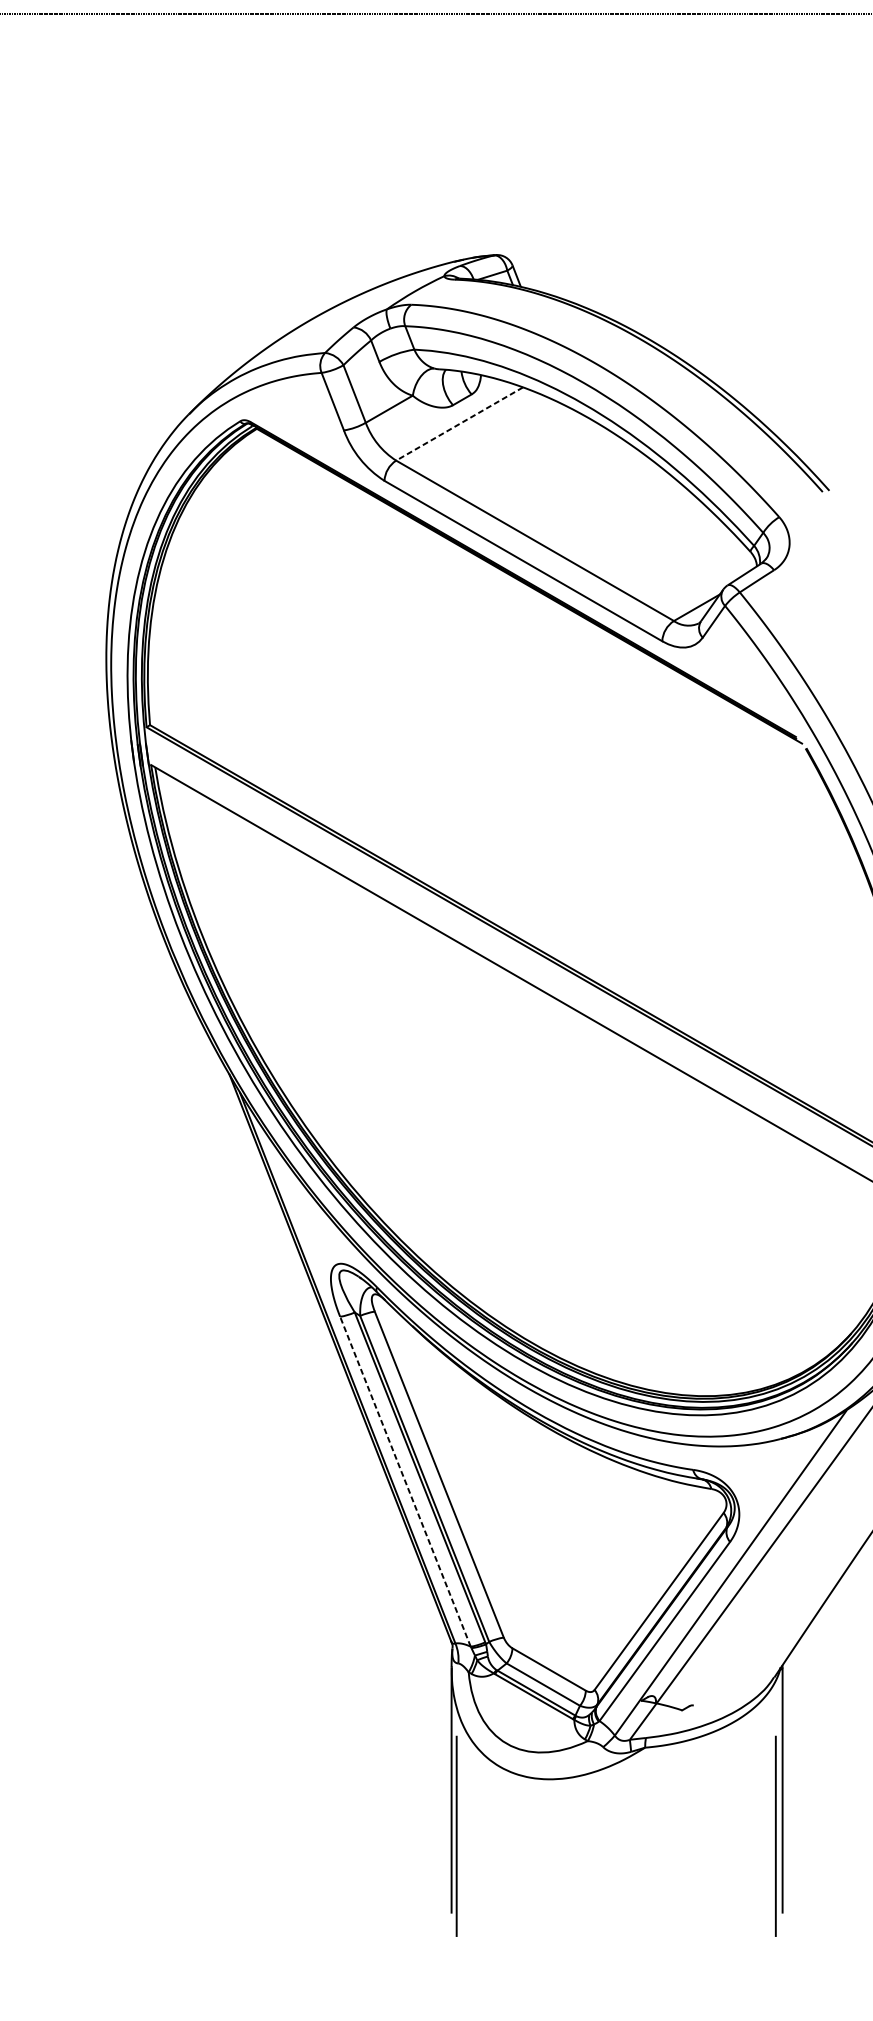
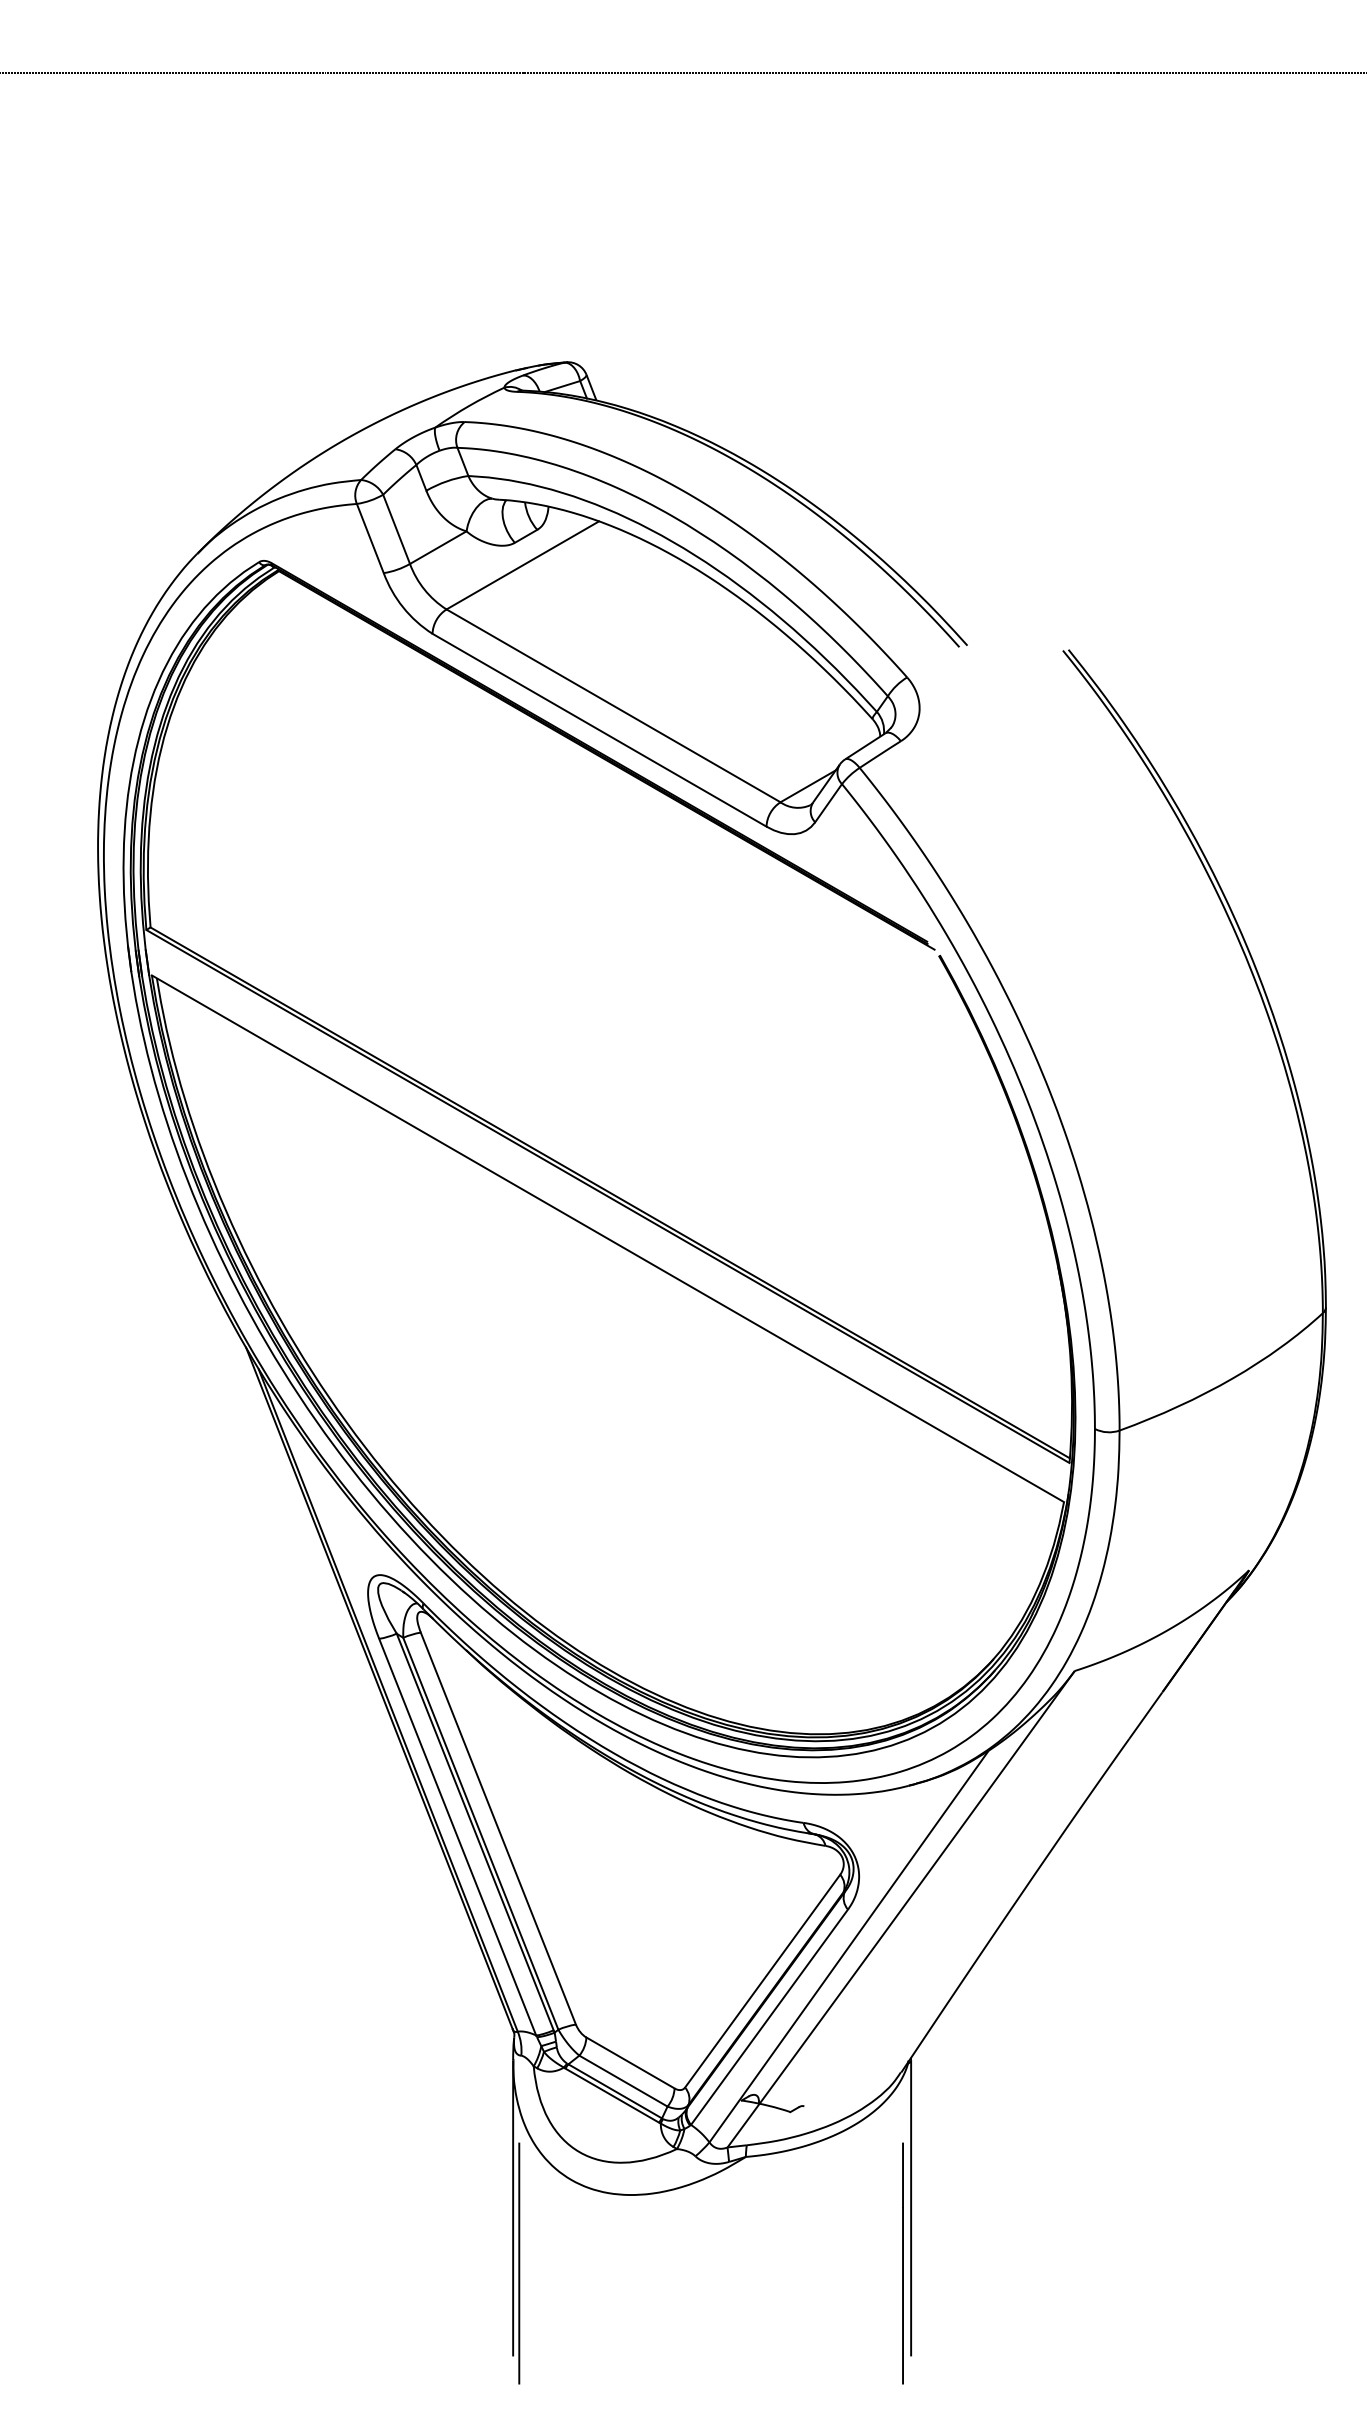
line: (459, 424) -> (522, 565), dashed -> solid
line: (405, 1481) -> (457, 1836), dashed -> solid

